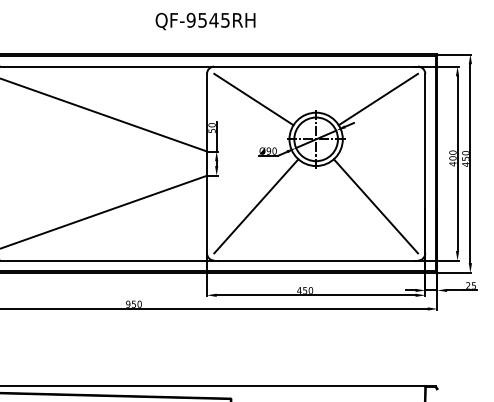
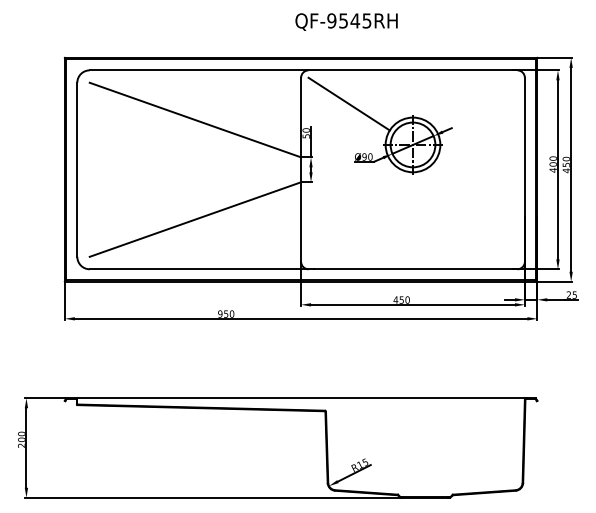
text: (205, 20) -> (346, 21), moved
line: (378, 98) -> (476, 103), removed
line: (256, 206) -> (351, 213), removed
line: (376, 206) -> (474, 213), removed

